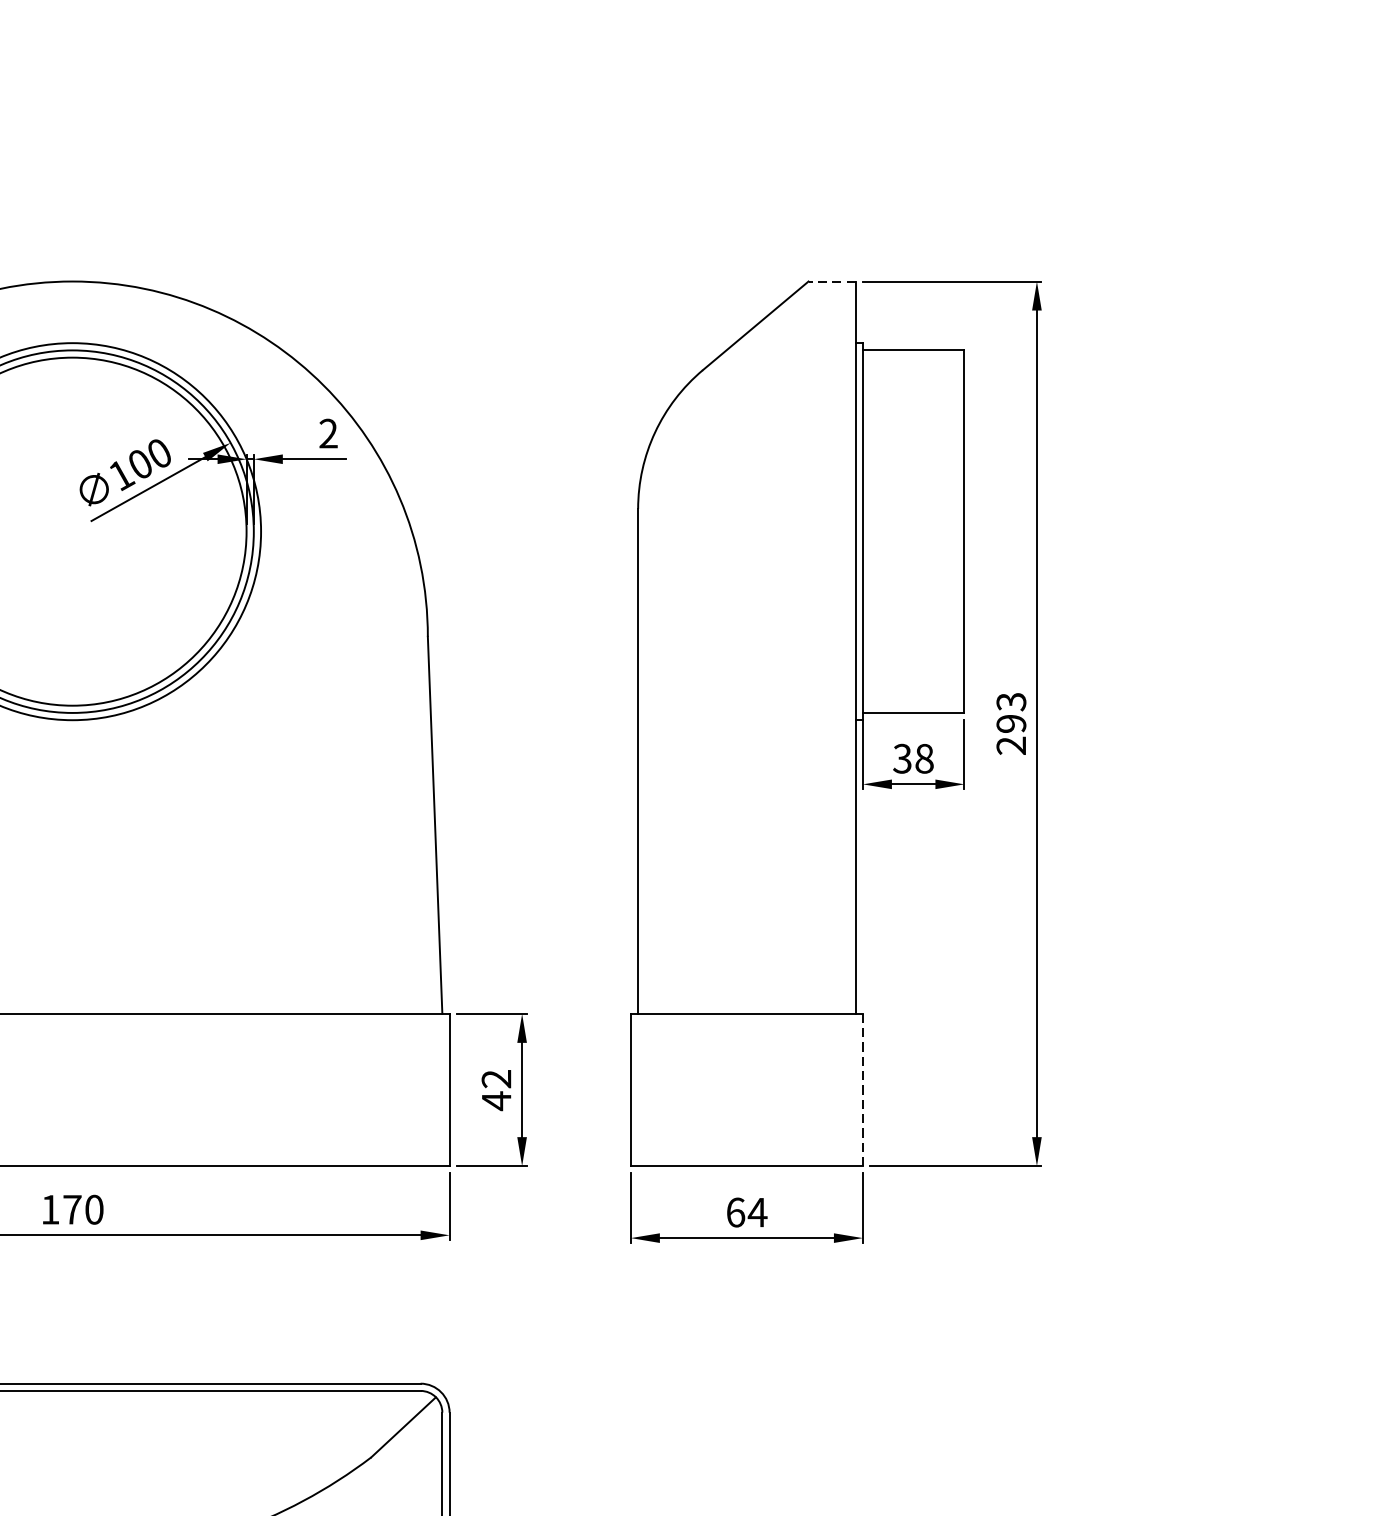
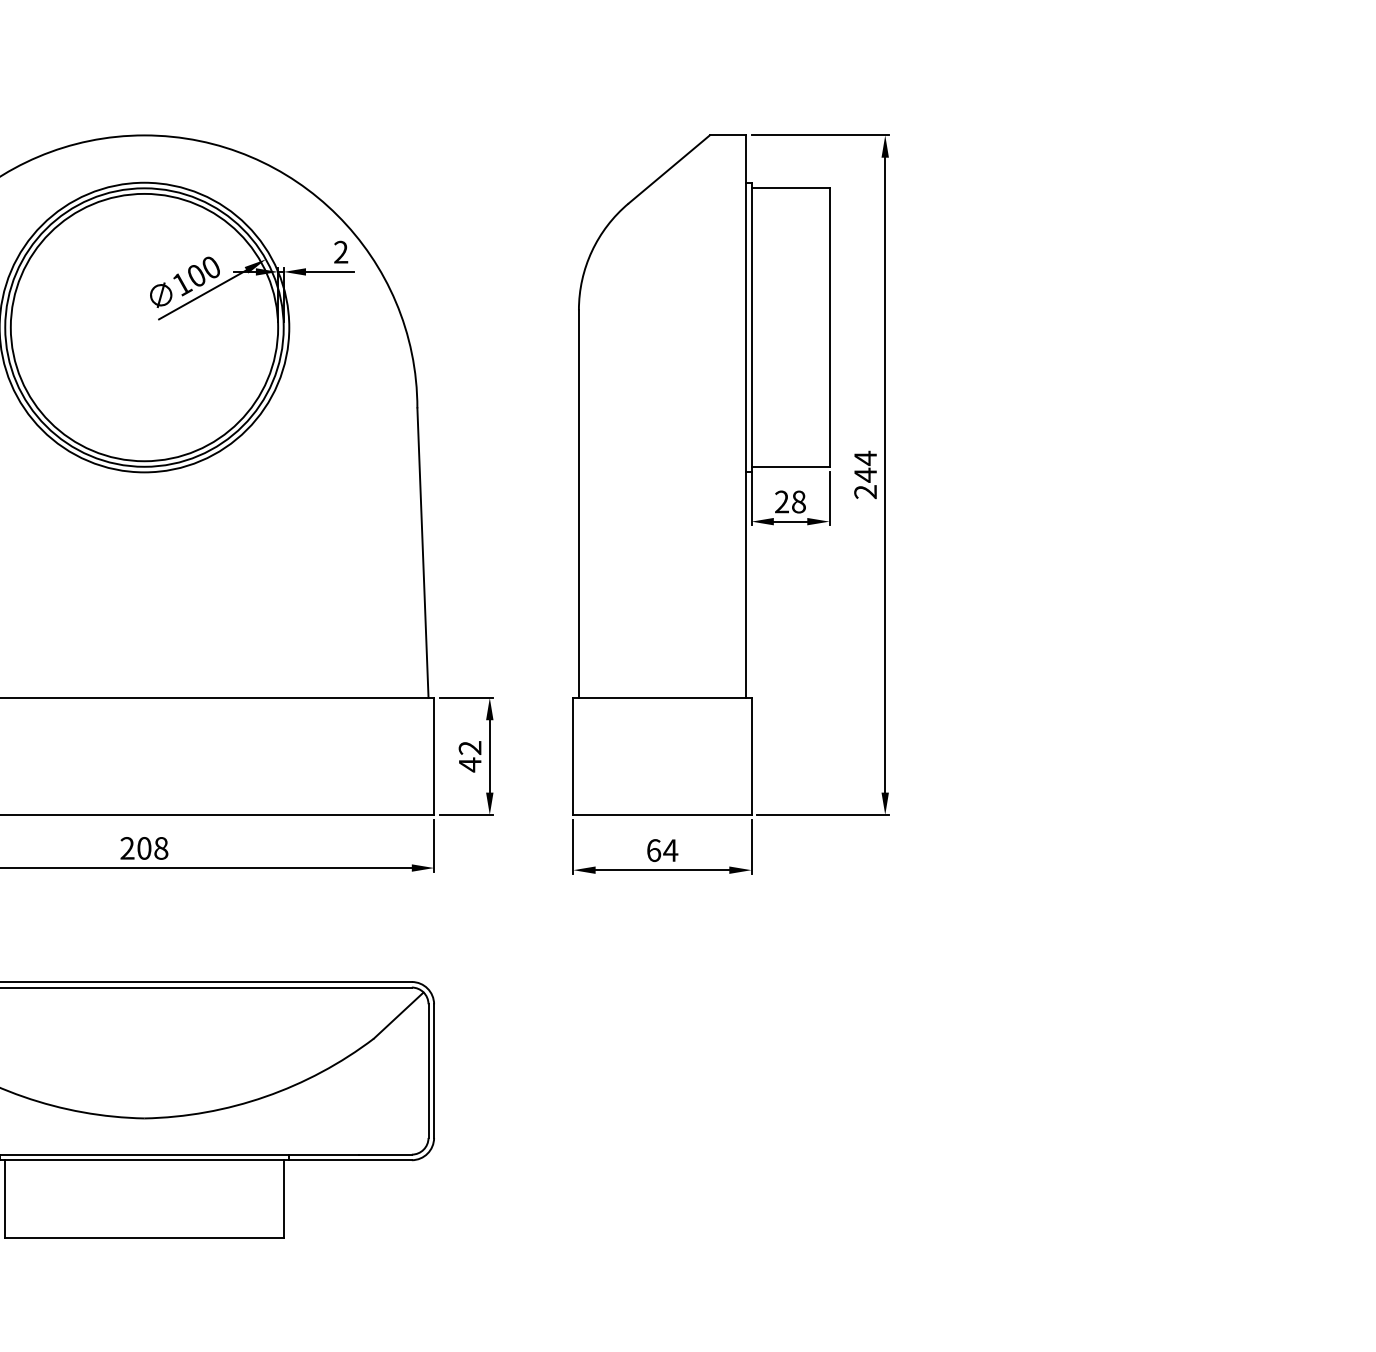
line: (831, 281) -> (727, 135), dashed -> solid
text: (1011, 712) -> (865, 466), 293 -> 244
text: (901, 759) -> (781, 502), 38 -> 28
line: (862, 1088) -> (751, 755), dashed -> solid
text: (72, 1209) -> (144, 848), 170 -> 208

